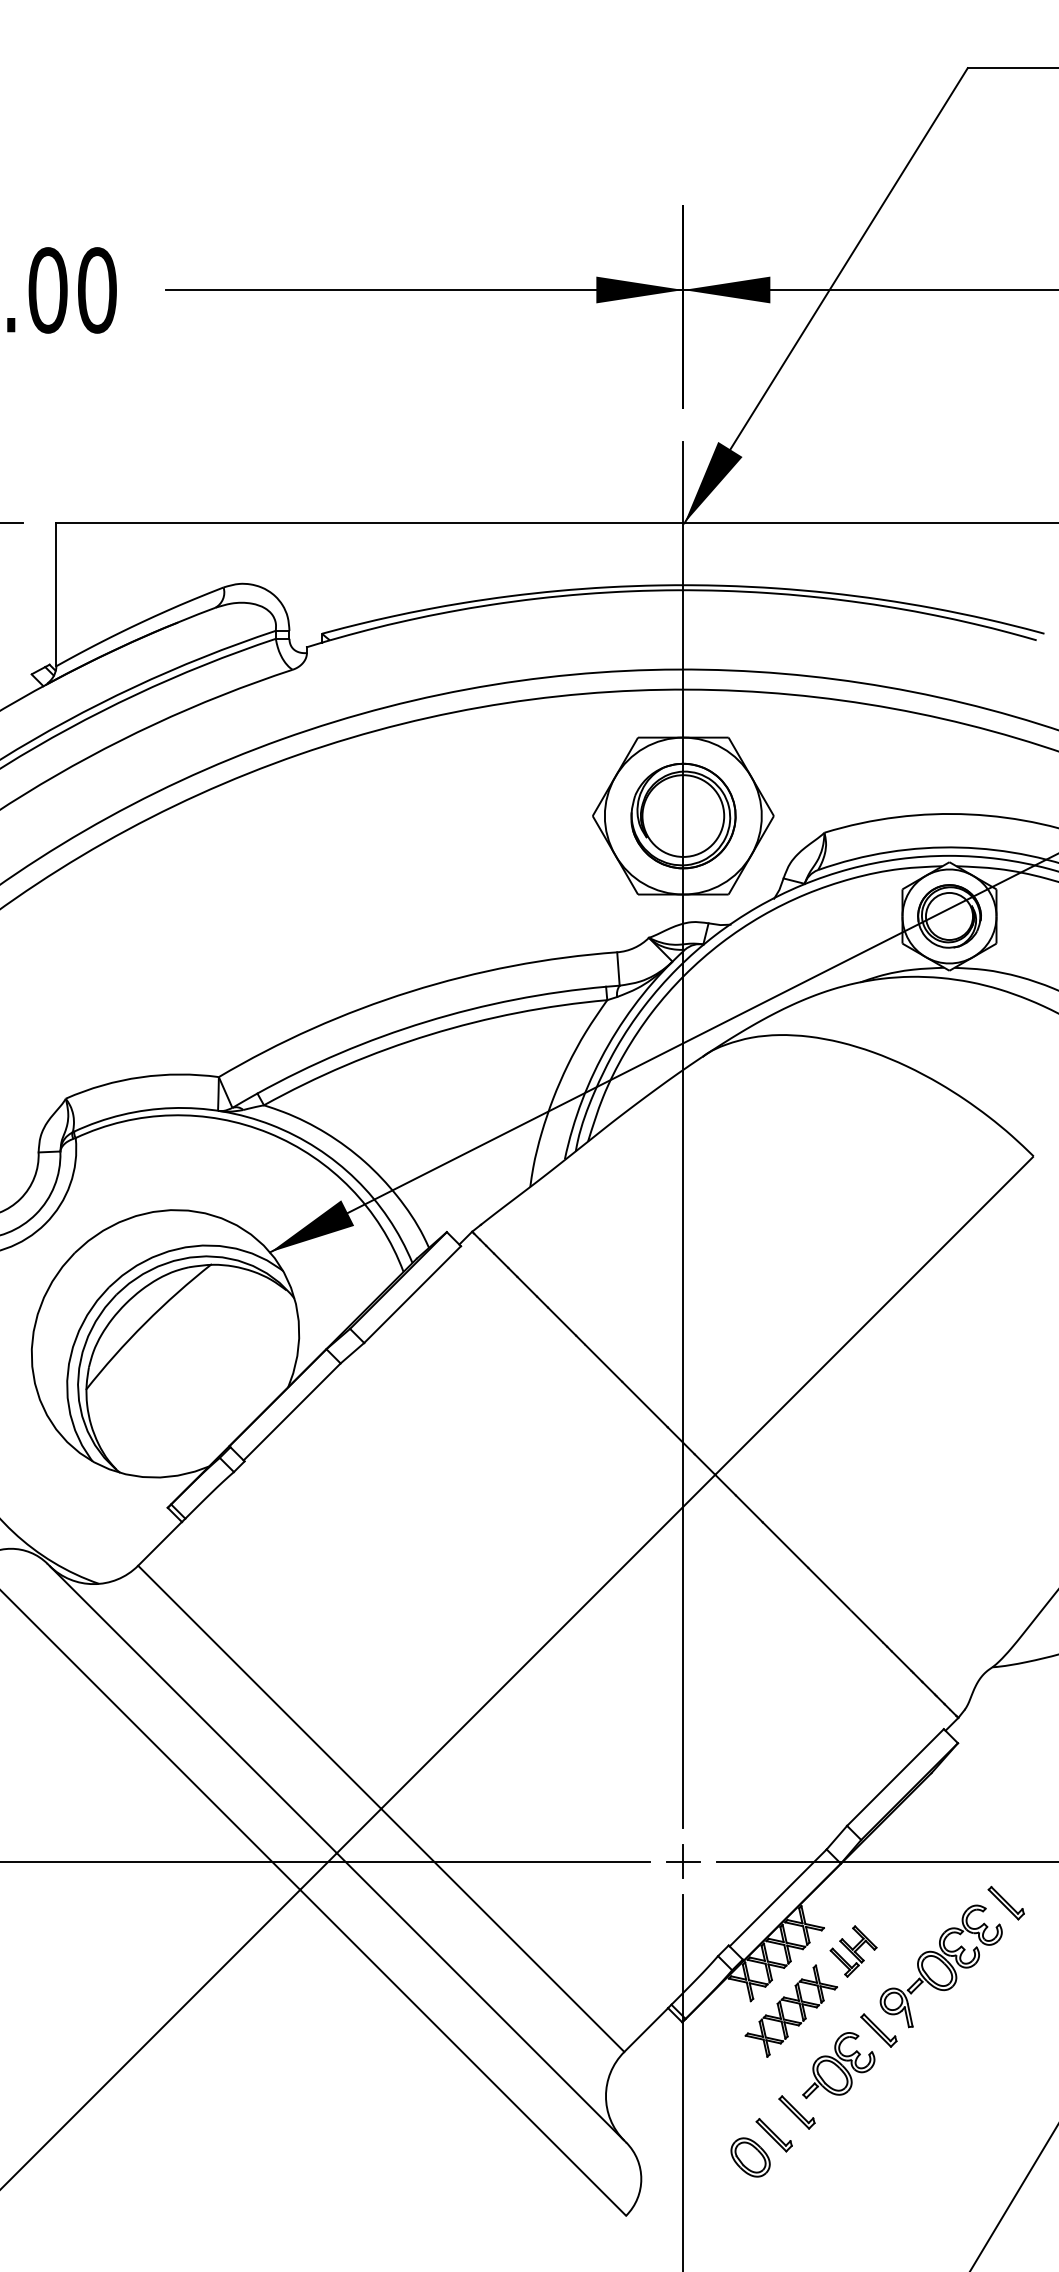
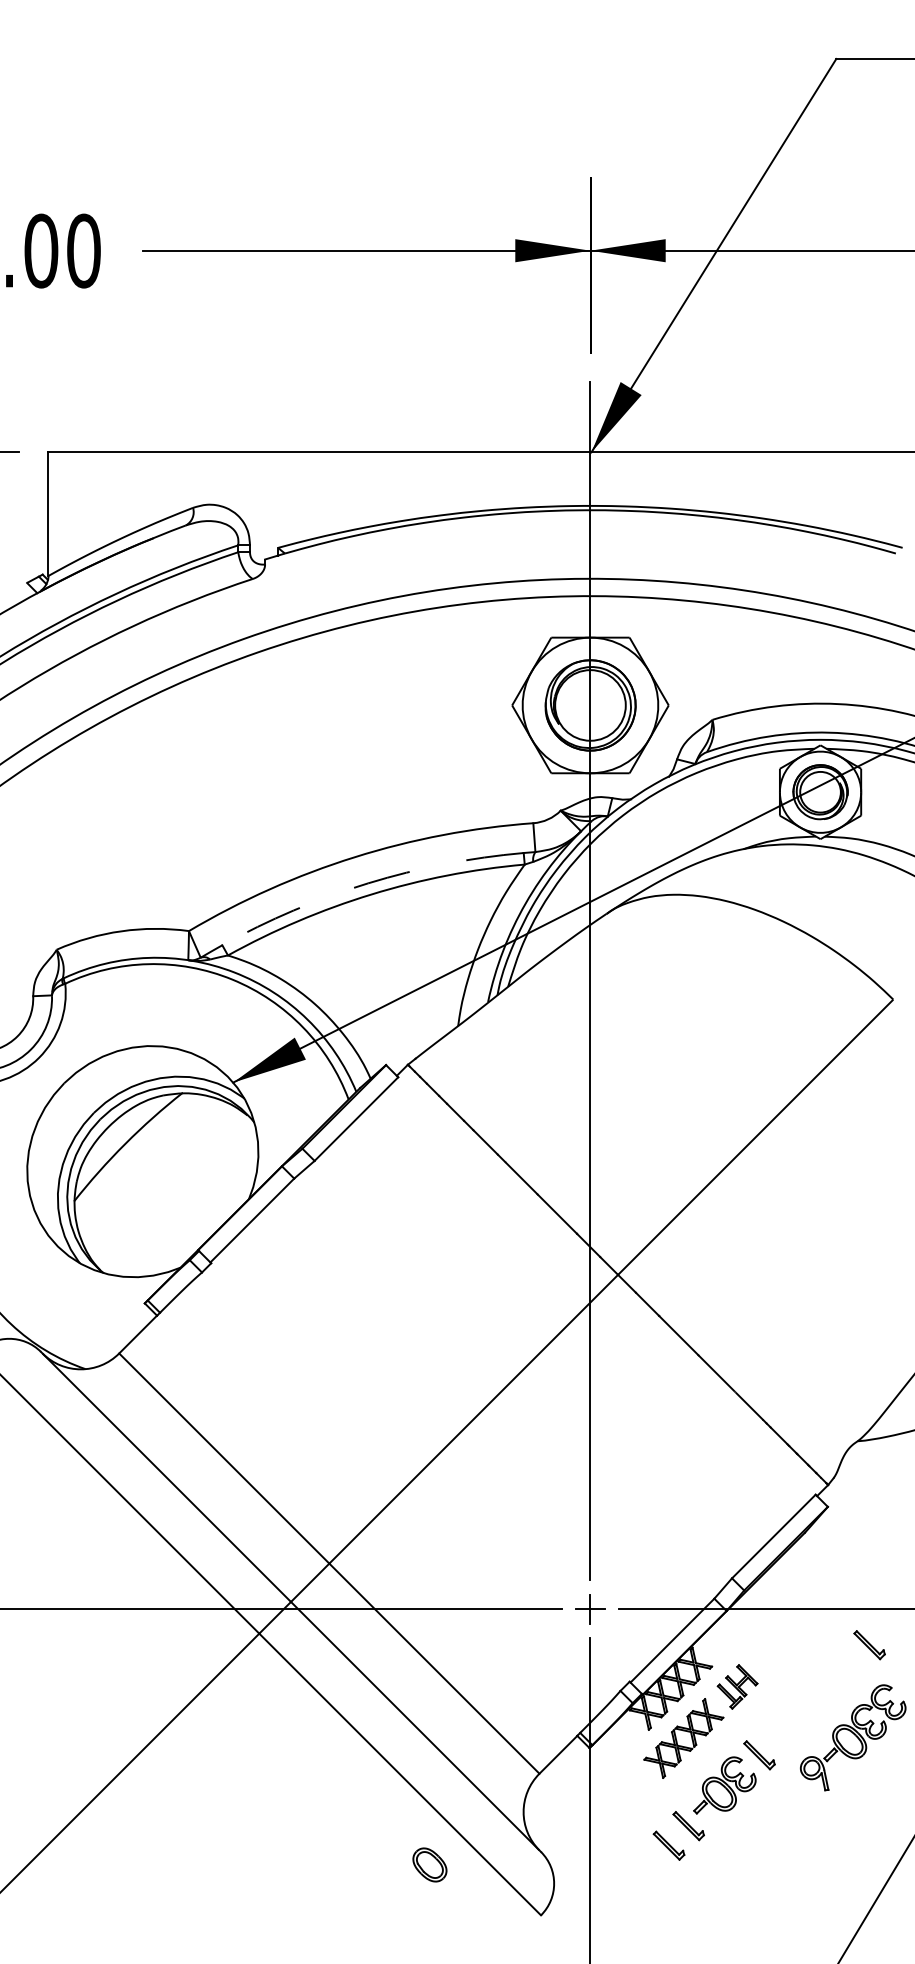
arc: (426, 1021) -> (368, 883), solid -> dashed
part: (940, 1966) -> (852, 1737), moved
part: (750, 2157) -> (429, 1864), moved

